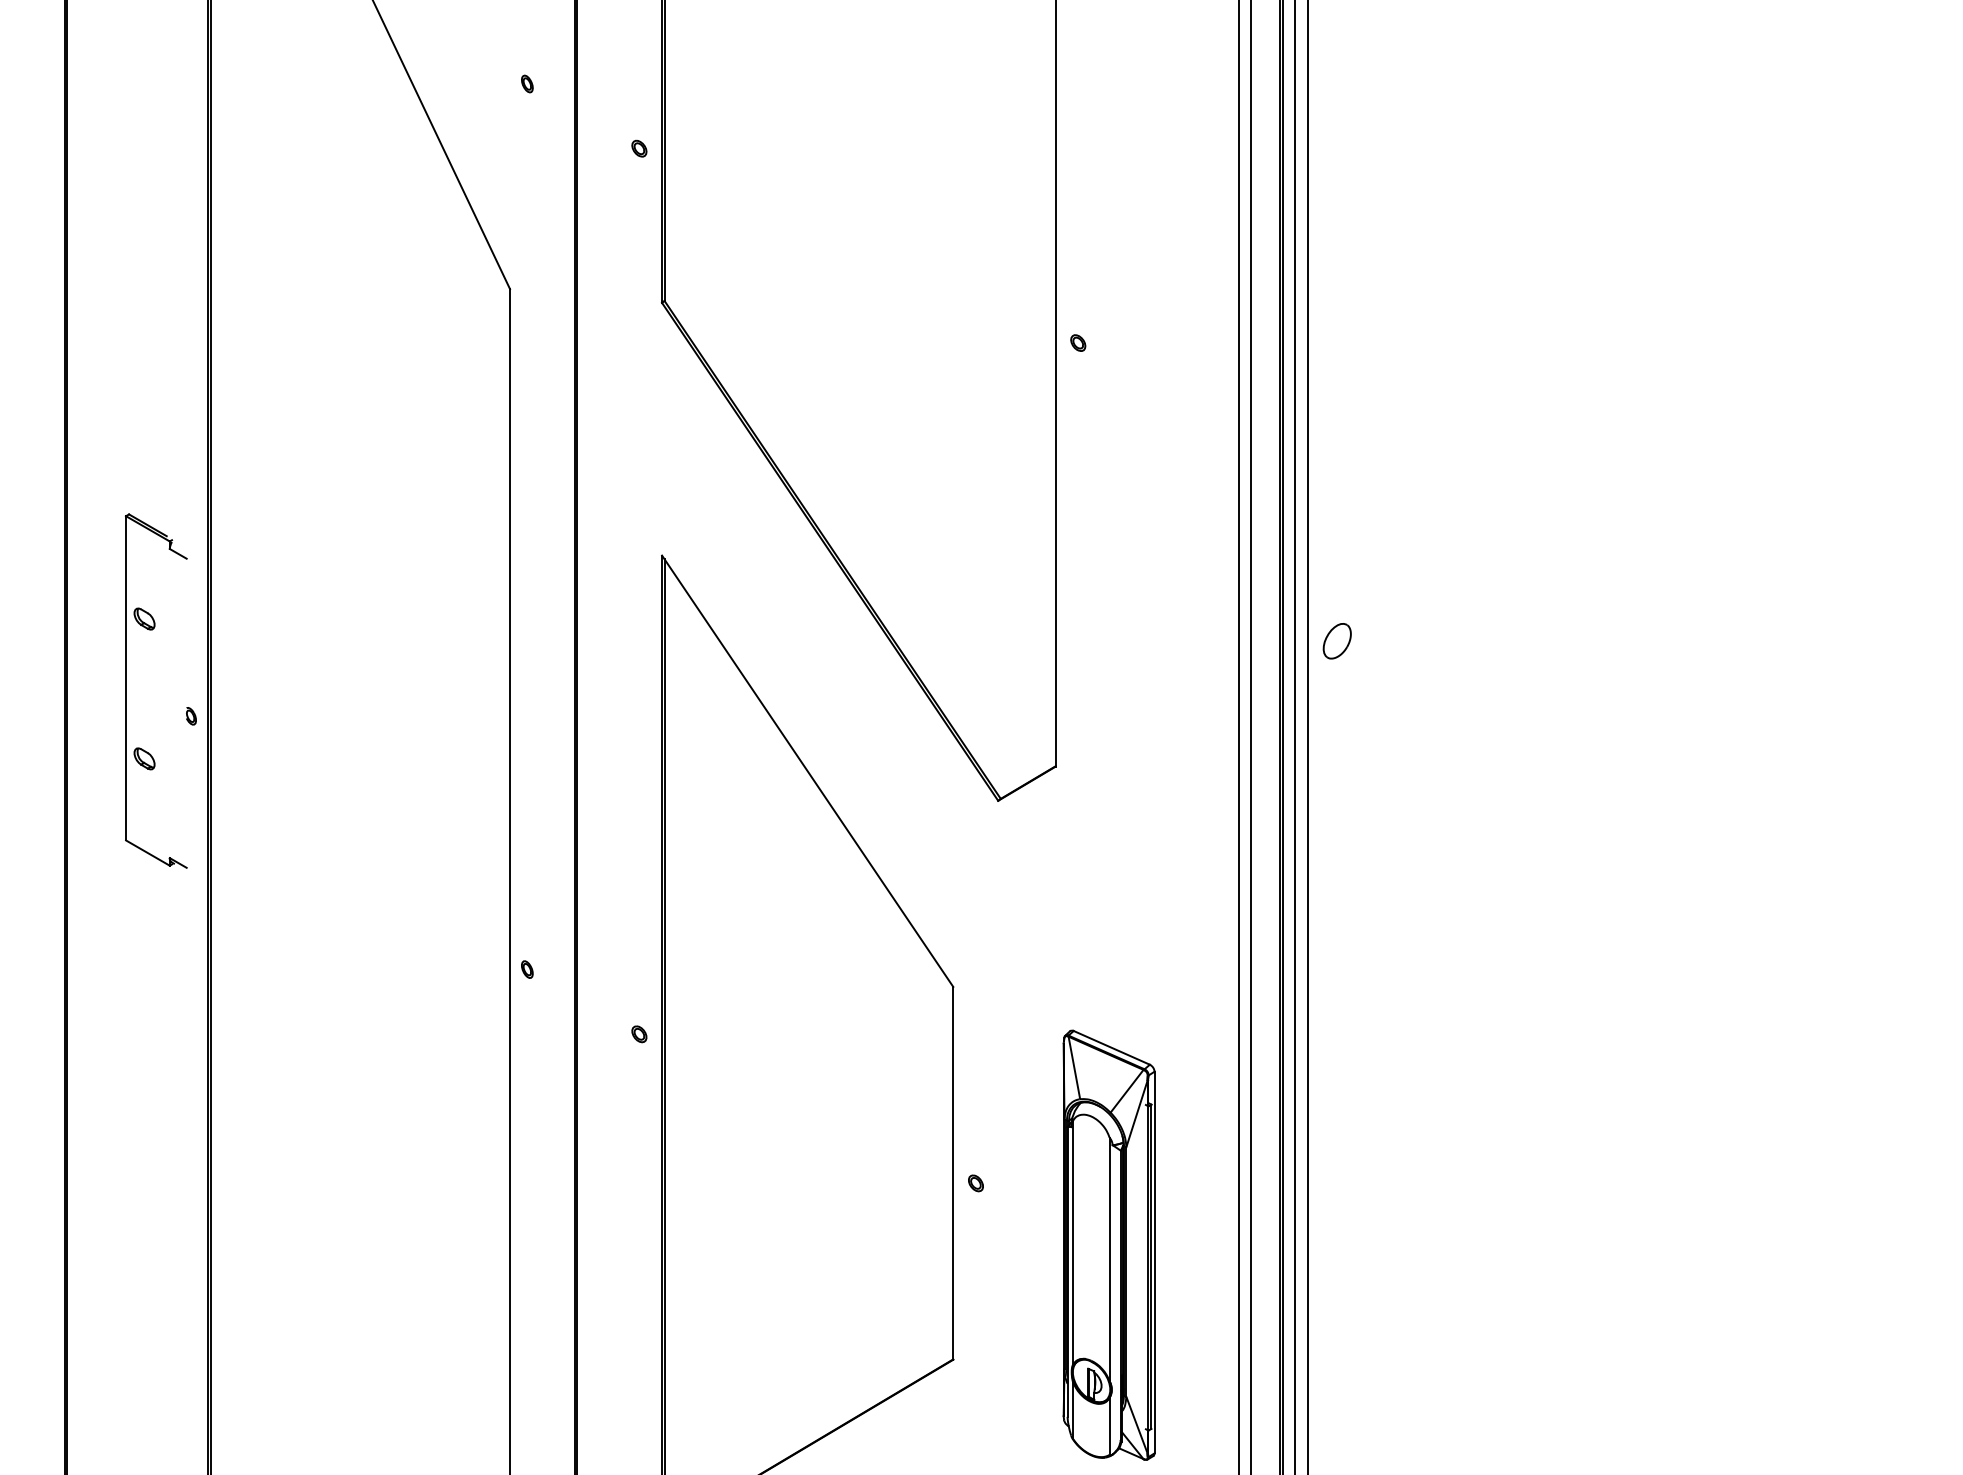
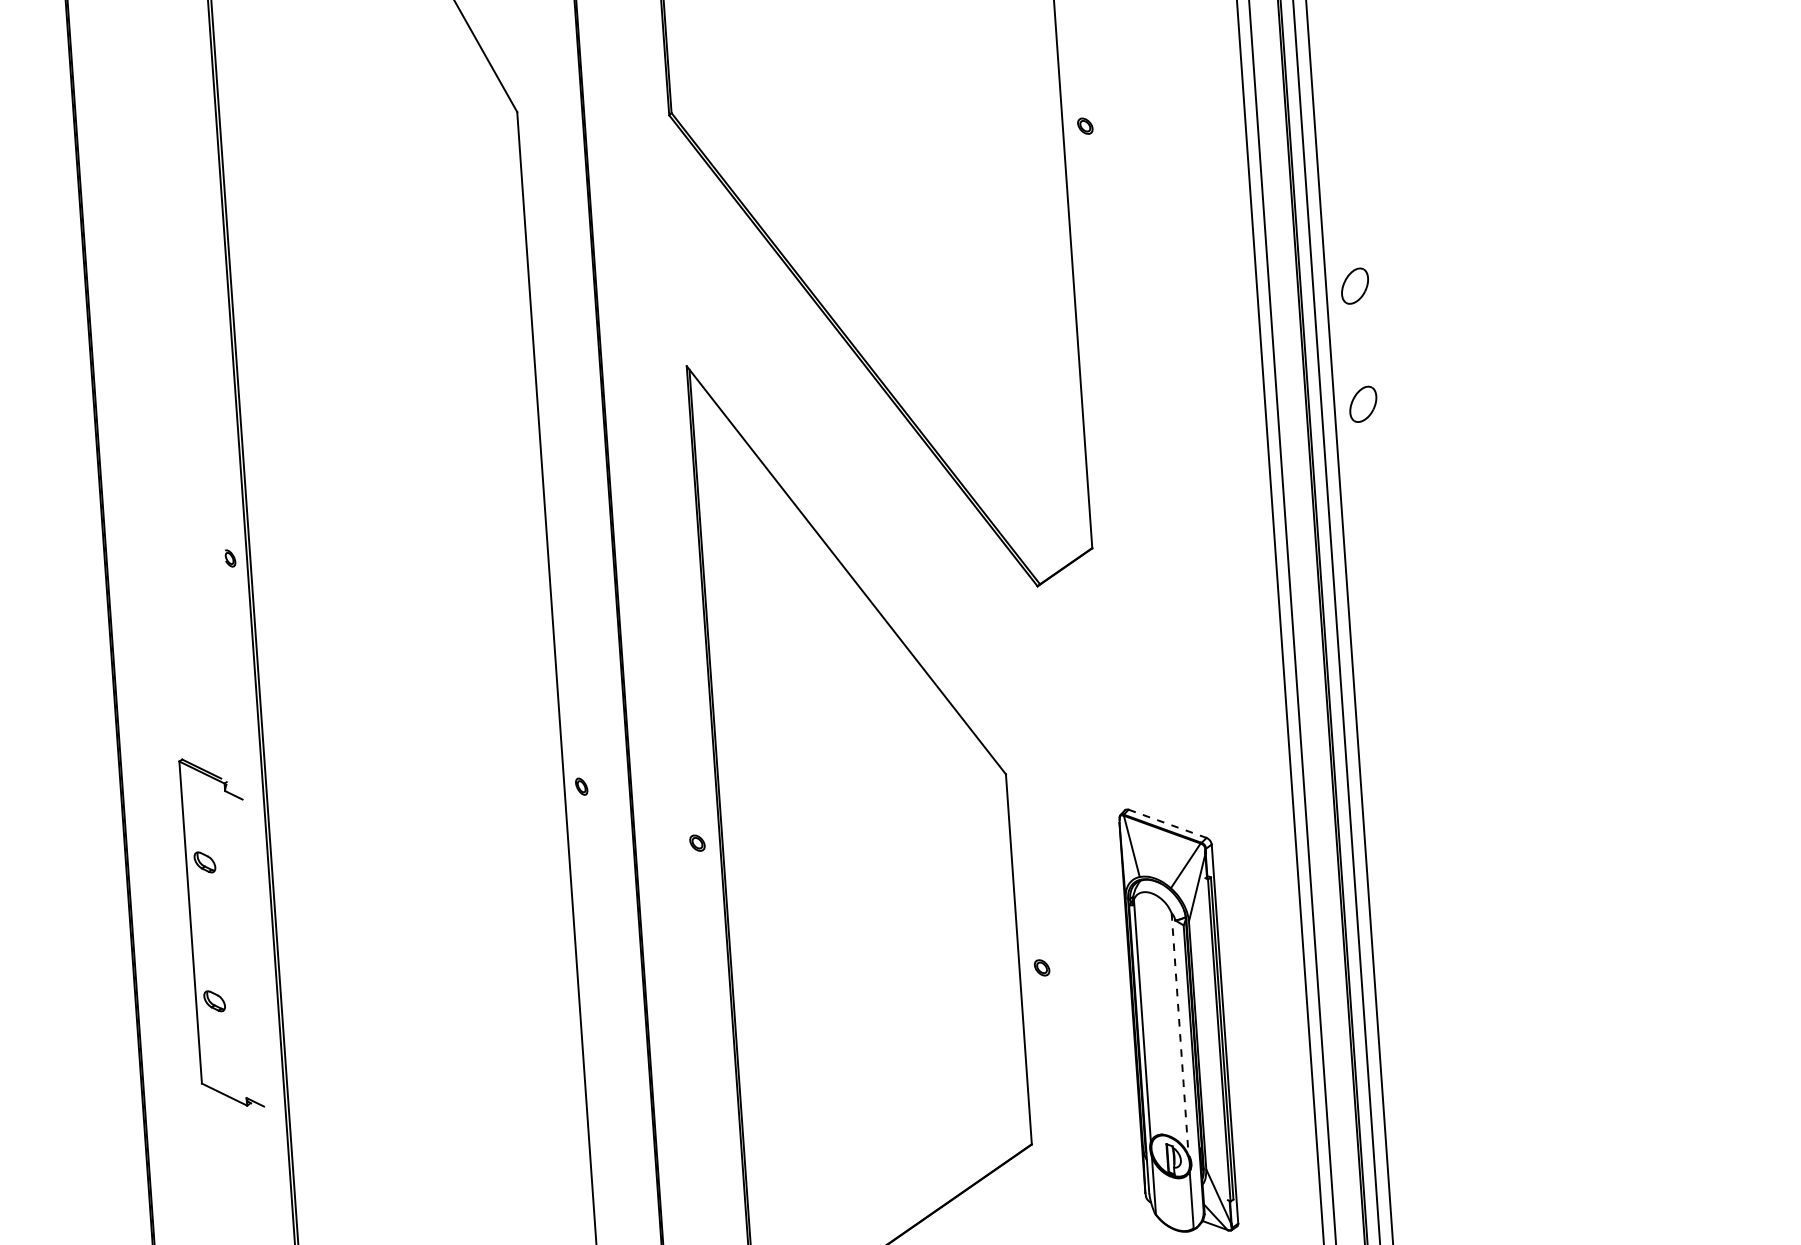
part: (1336, 522) -> (1354, 286), added
part: (126, 690) -> (191, 934), moved
line: (1111, 1047) -> (1167, 823), solid -> dashed
line: (1109, 1259) -> (1180, 1034), solid -> dashed

